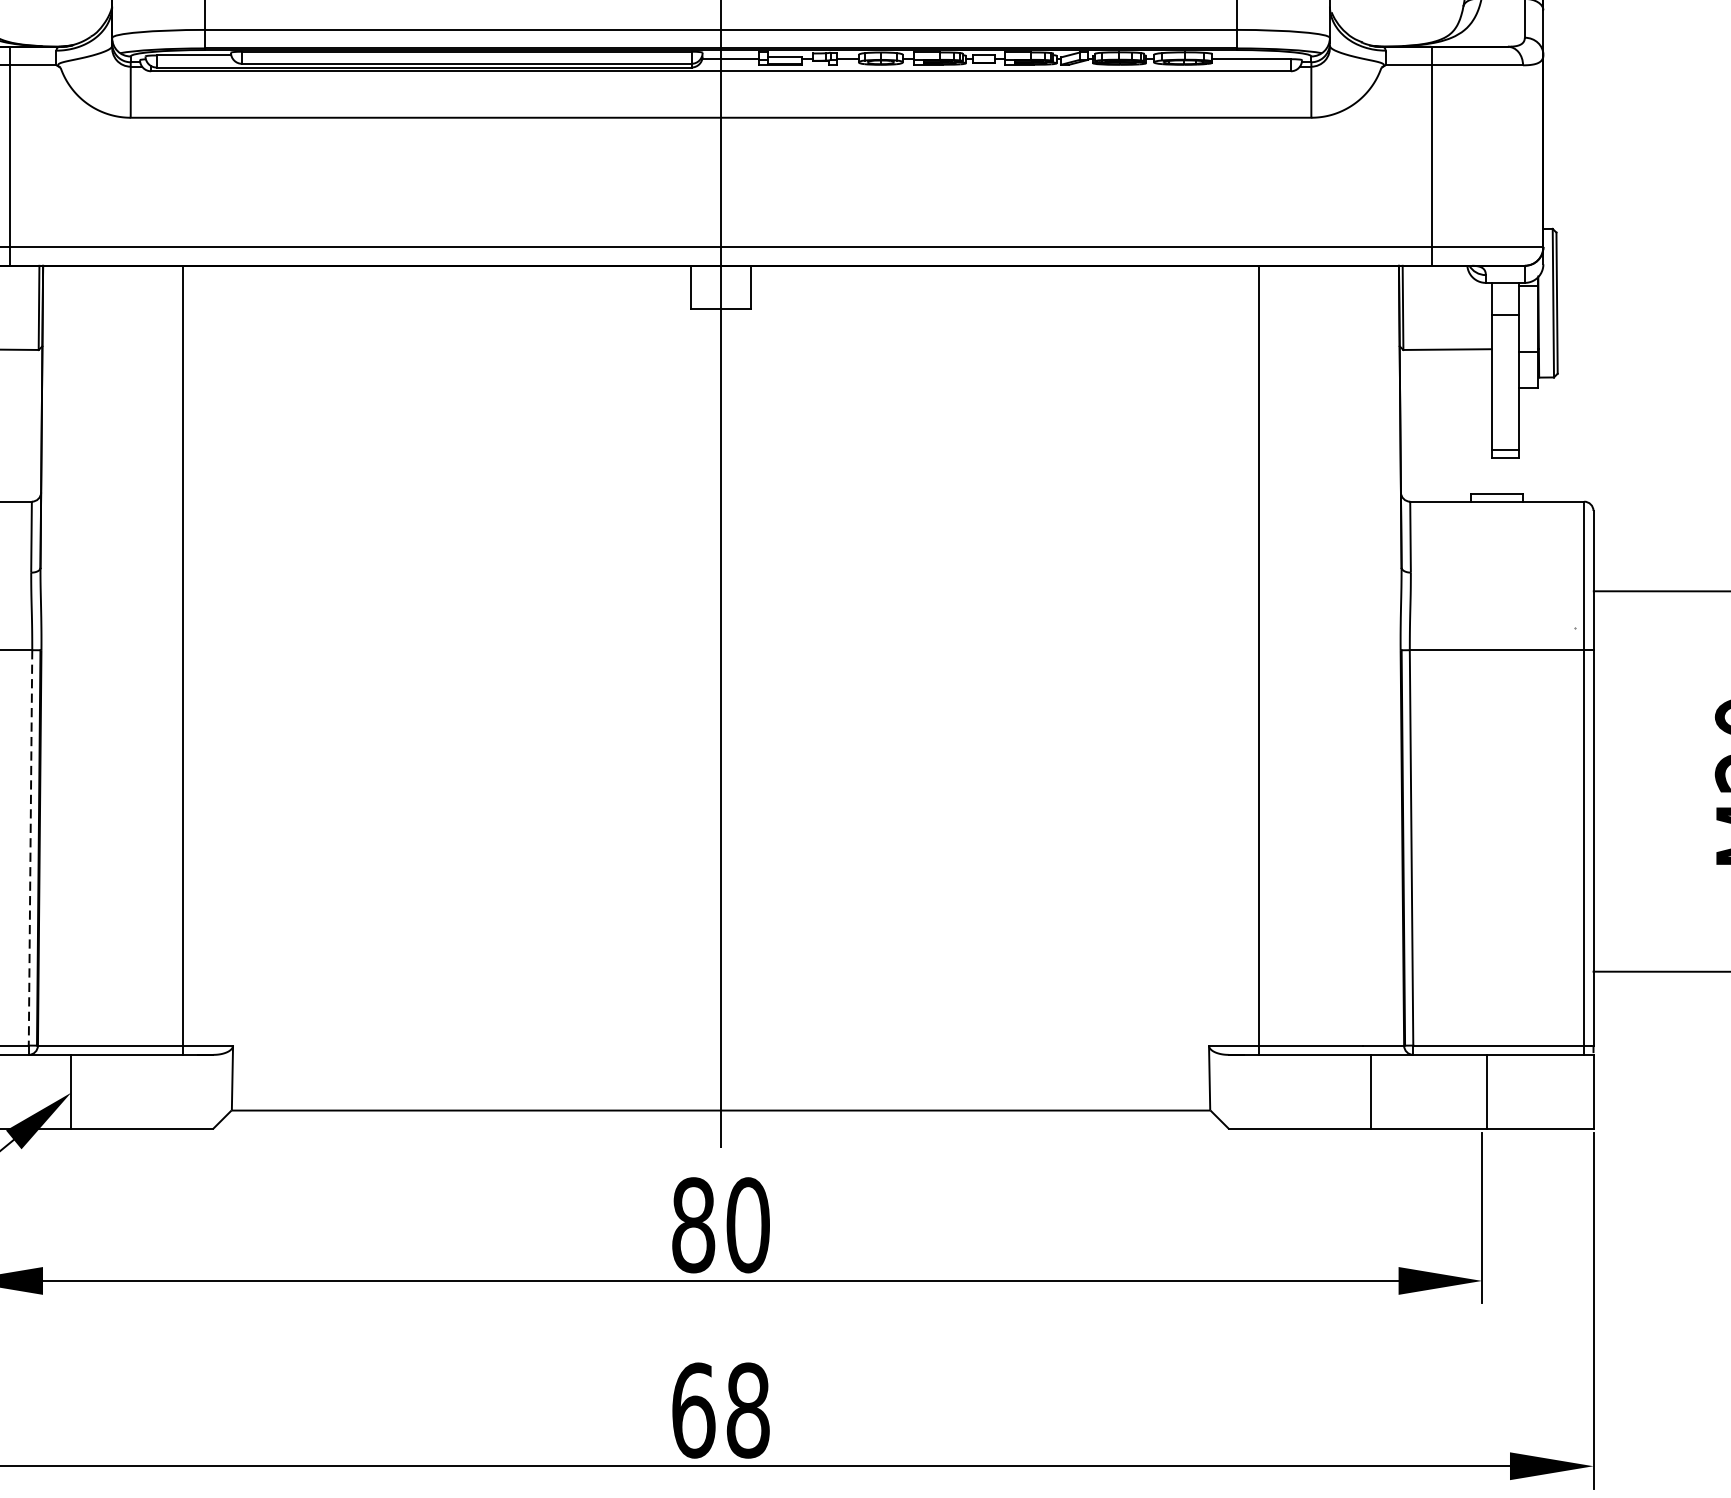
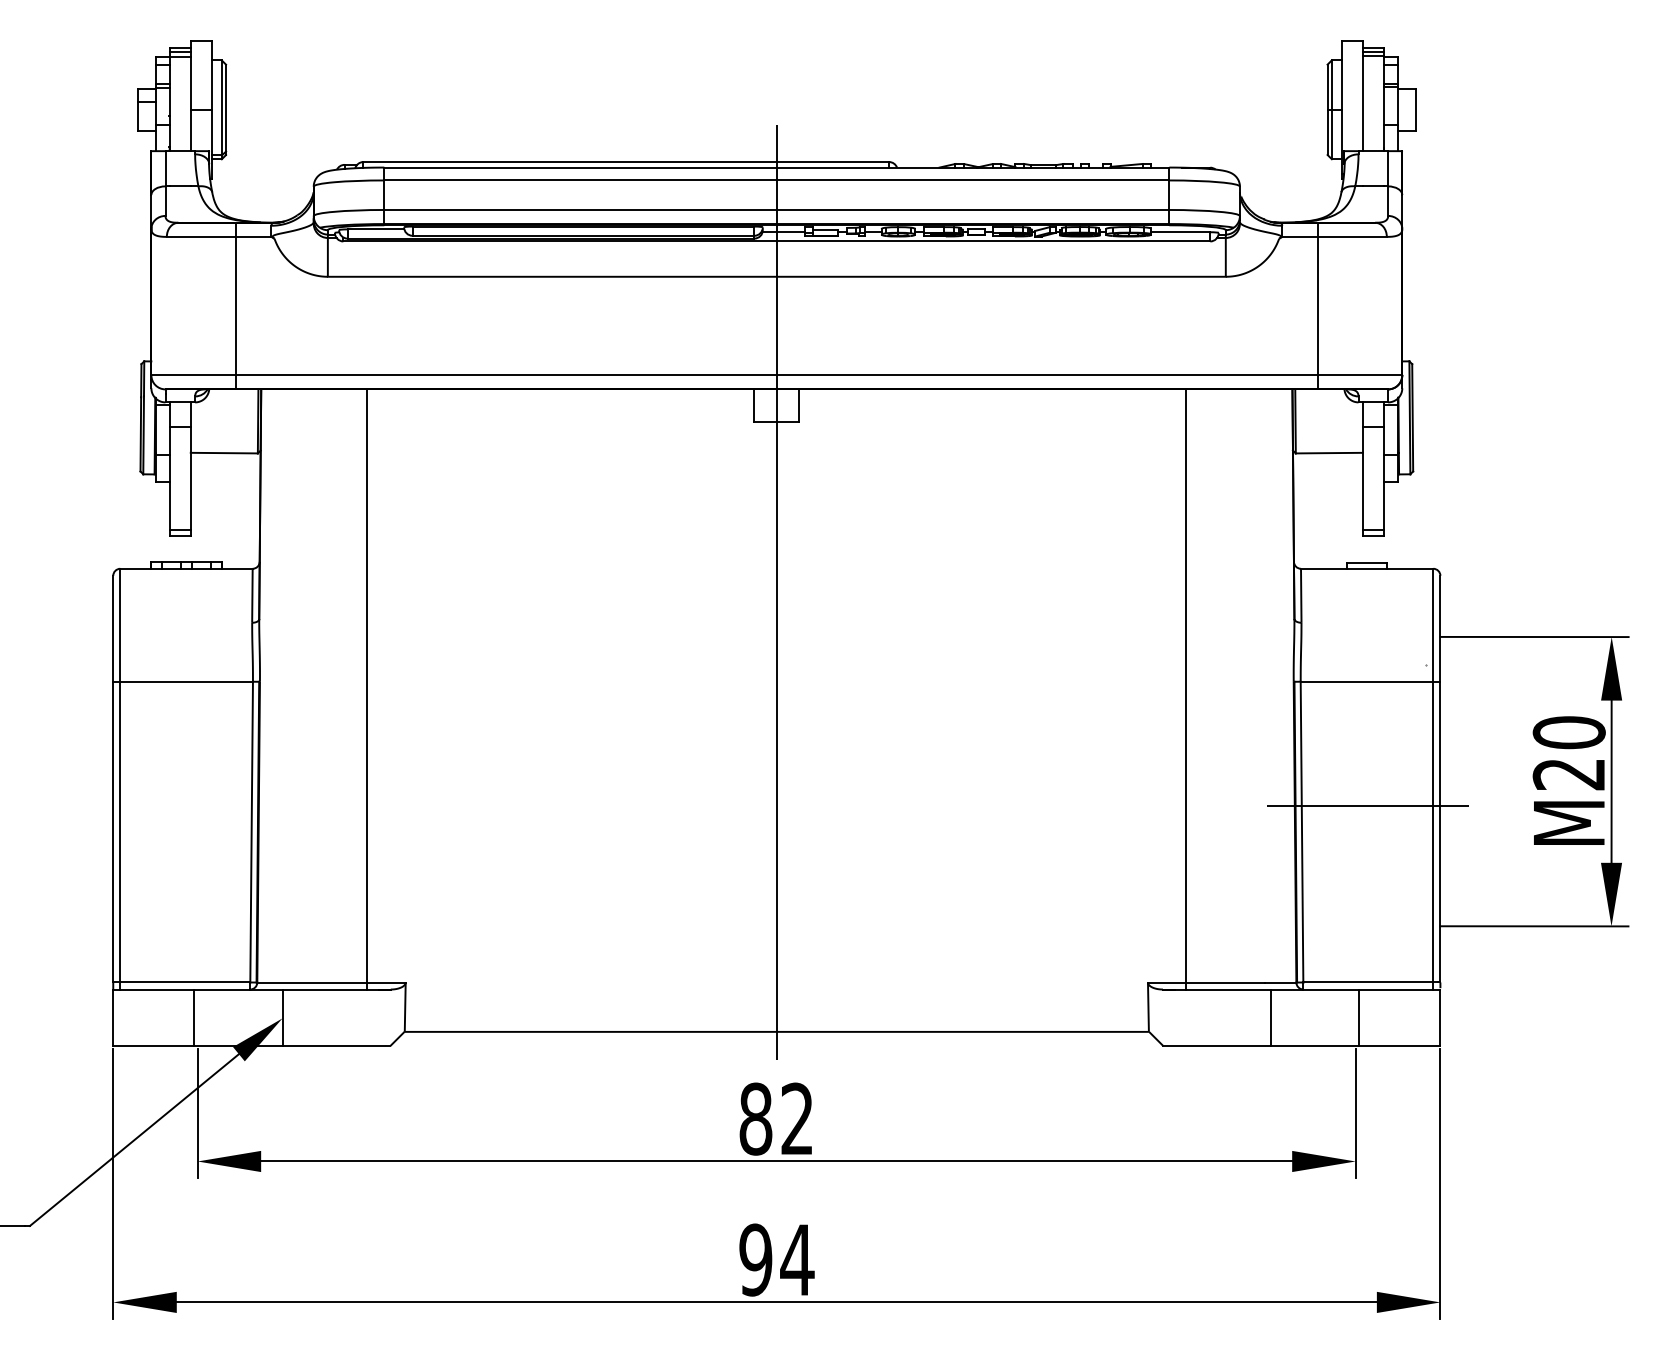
line: (1497, 812) -> (1367, 805), added
line: (30, 848) -> (251, 832), dashed -> solid
text: (748, 1224) -> (797, 1118), 80 -> 82
text: (720, 1409) -> (776, 1259), 68 -> 94

